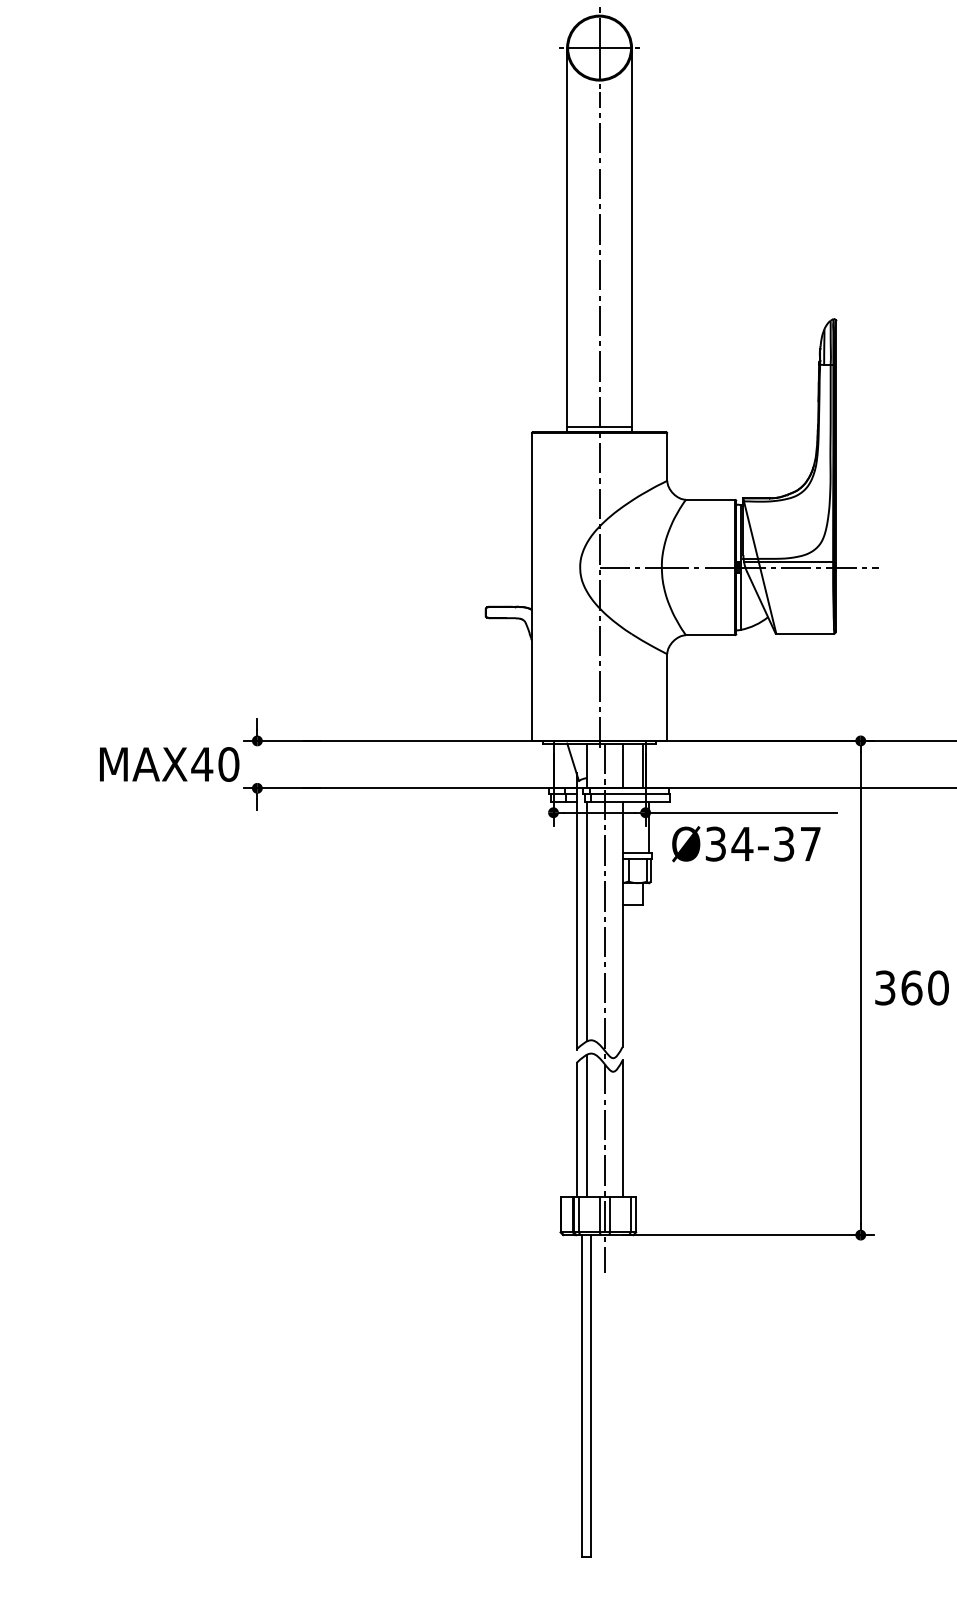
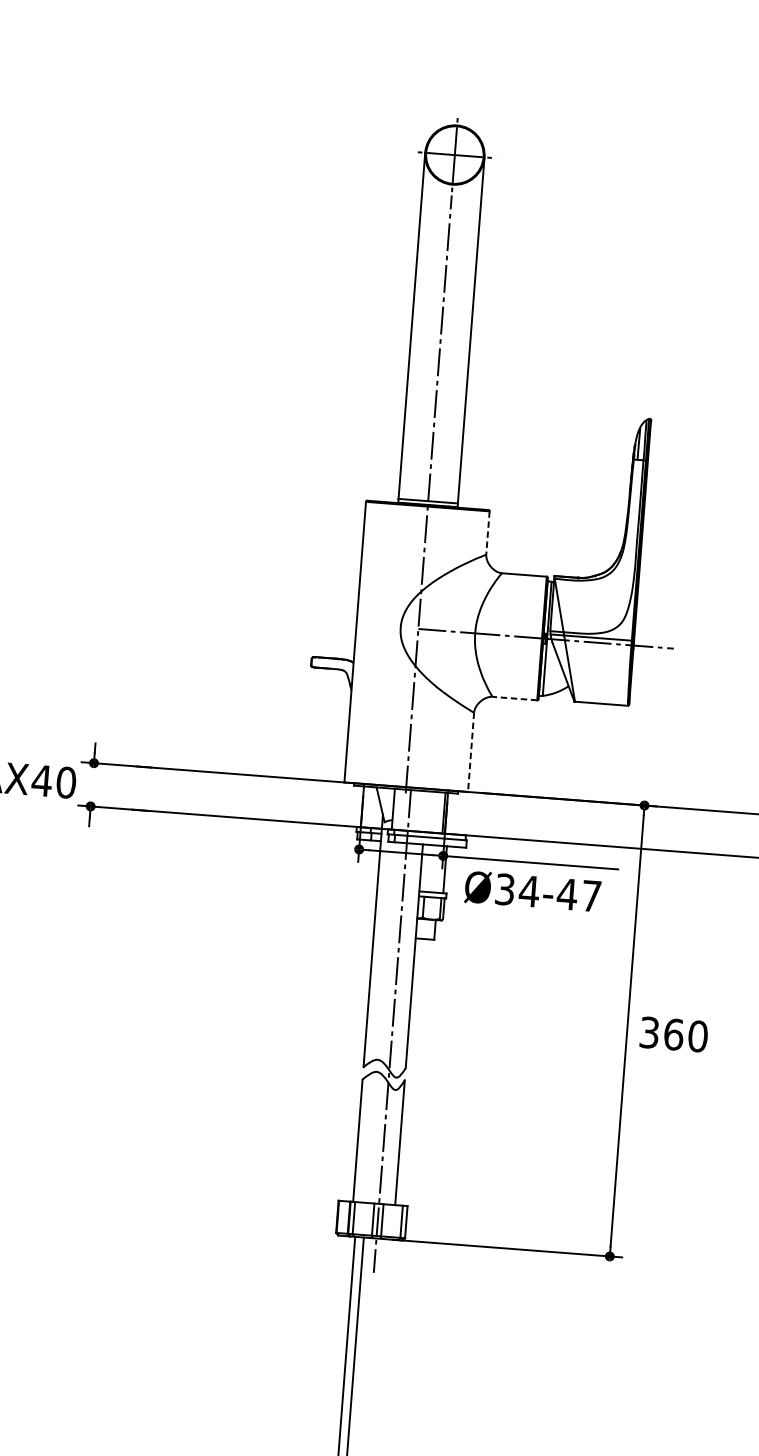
line: (667, 457) -> (488, 533), solid -> dashed
line: (710, 635) -> (514, 698), solid -> dashed
line: (667, 697) -> (471, 752), solid -> dashed
line: (622, 765) -> (425, 811), removed
text: (784, 843) -> (567, 893), Ø34-37 -> Ø34-47
line: (587, 921) -> (382, 951), removed
line: (587, 1125) -> (368, 1137), removed

